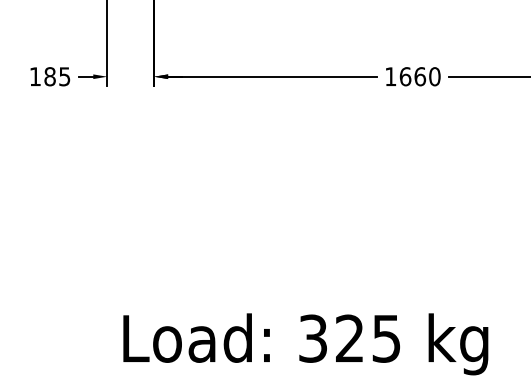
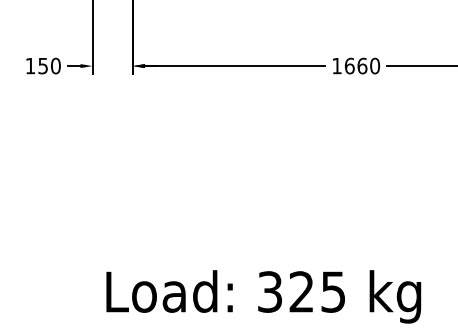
text: (57, 76) -> (49, 65), 185 -> 150

